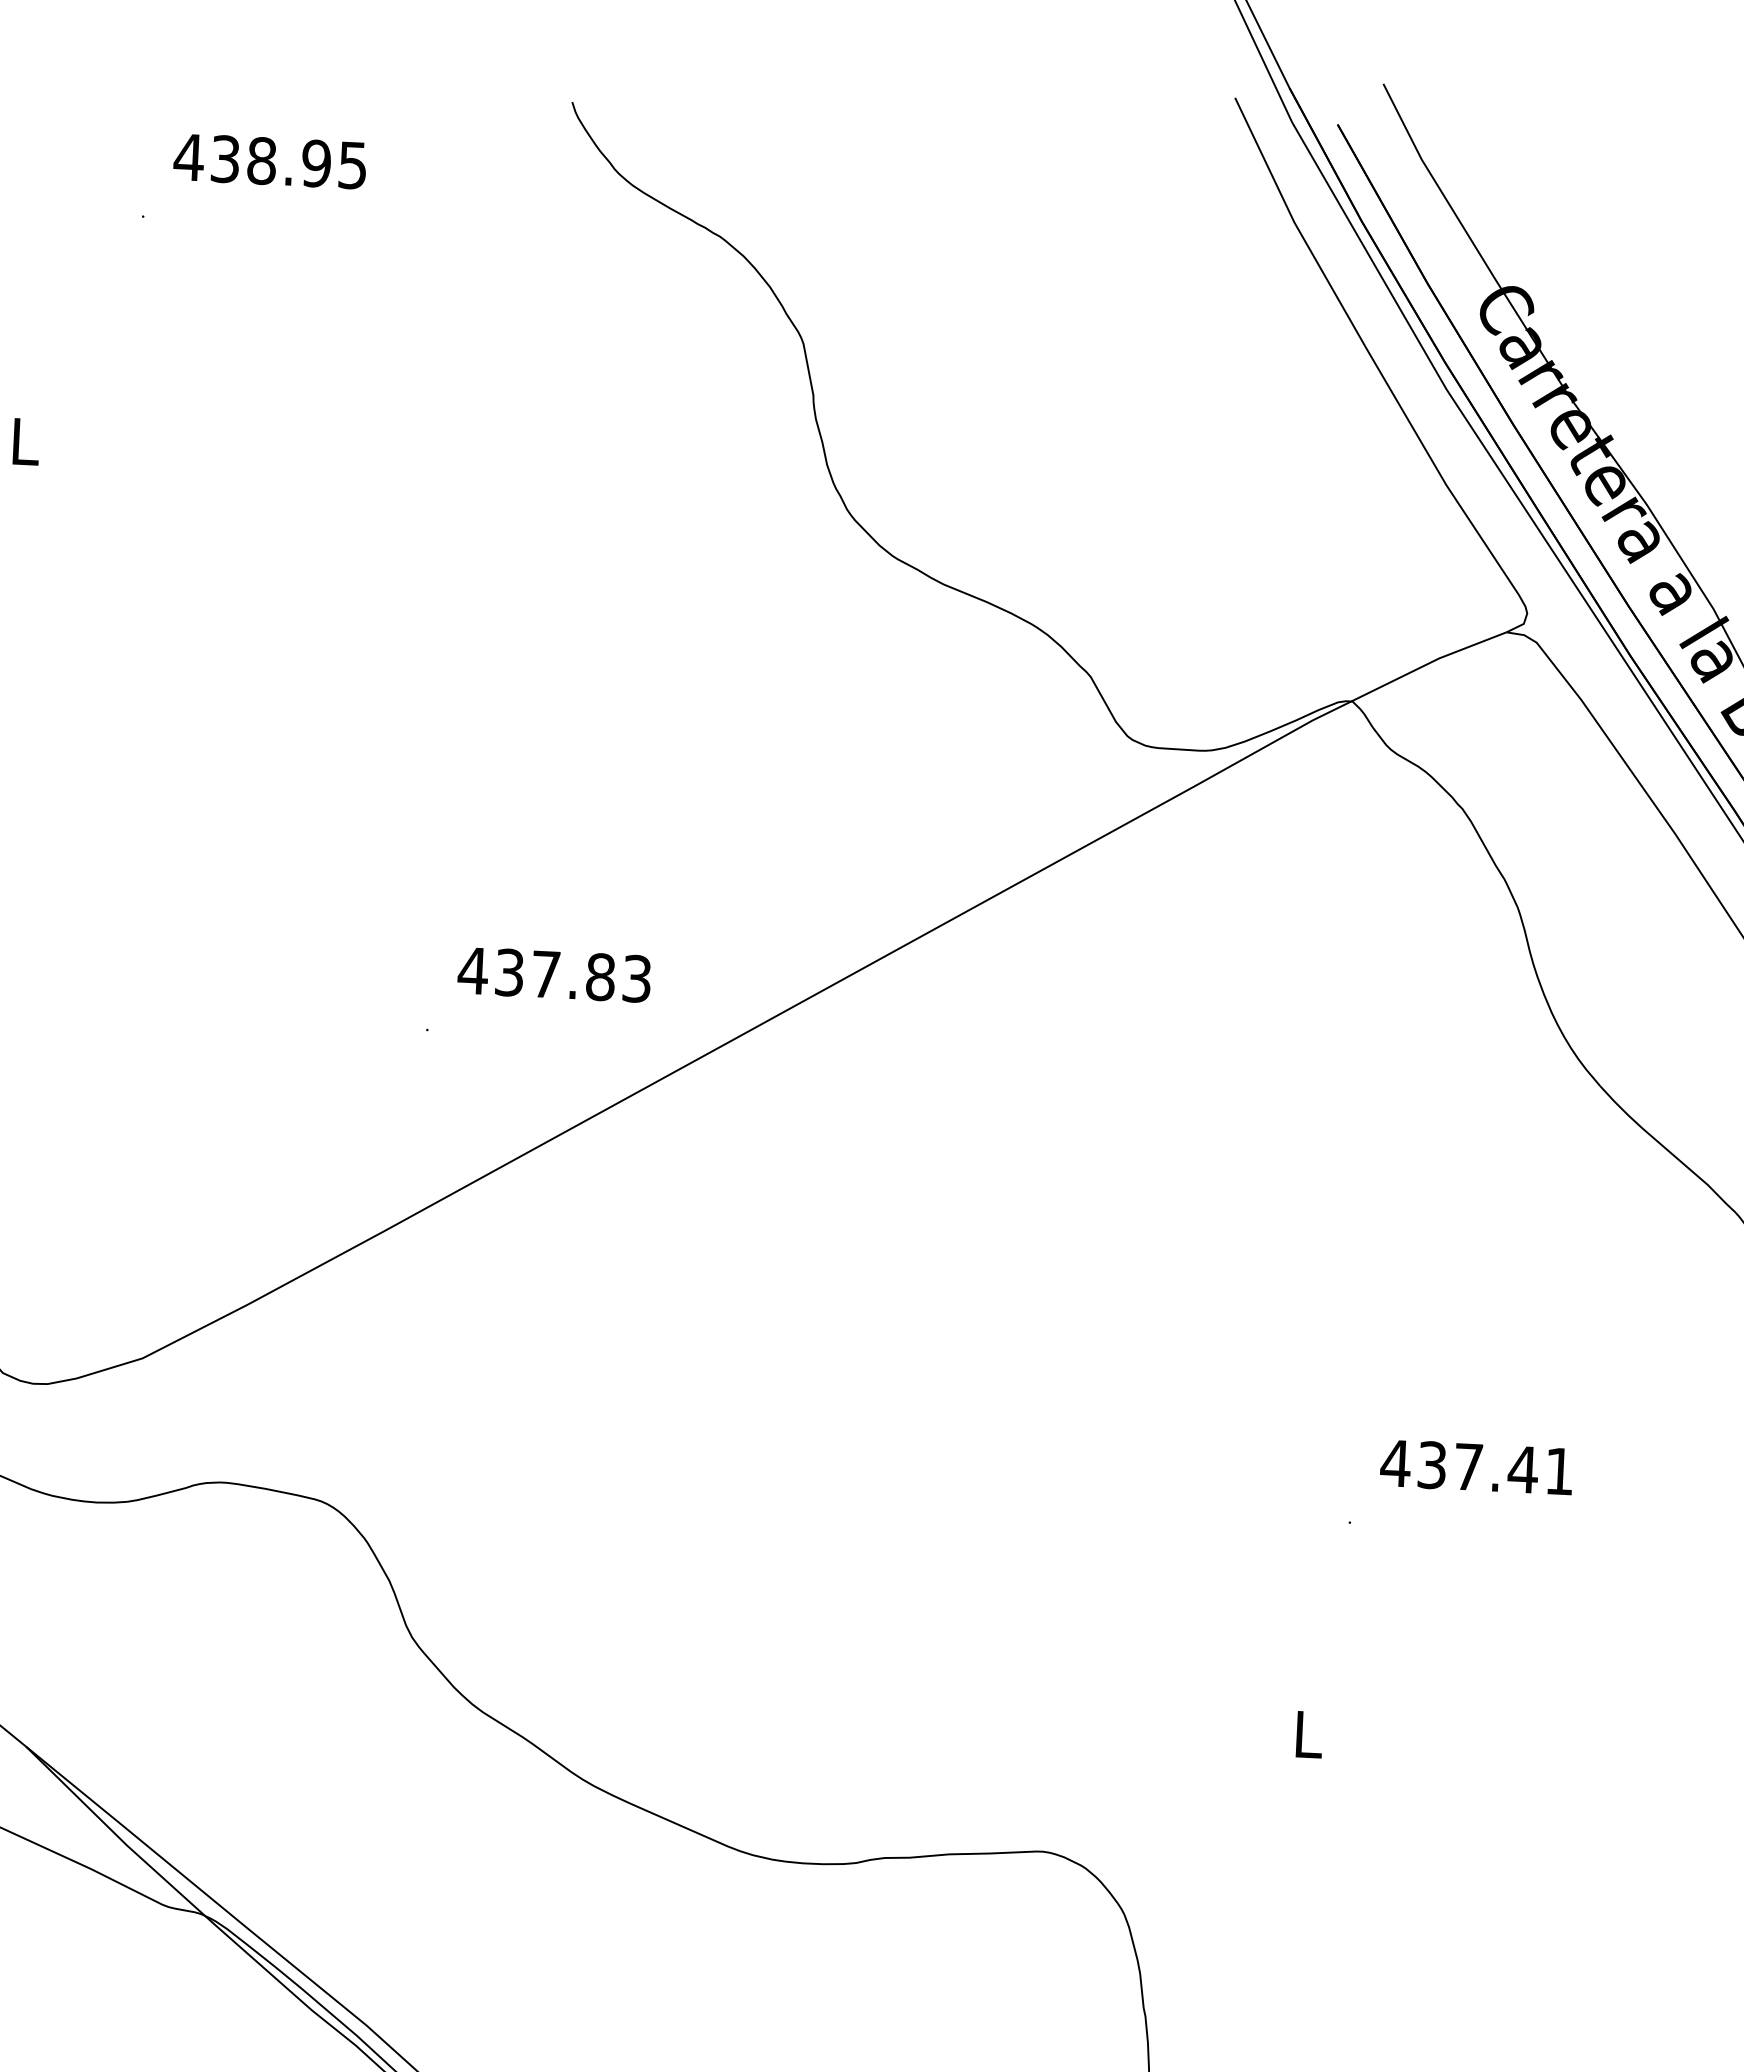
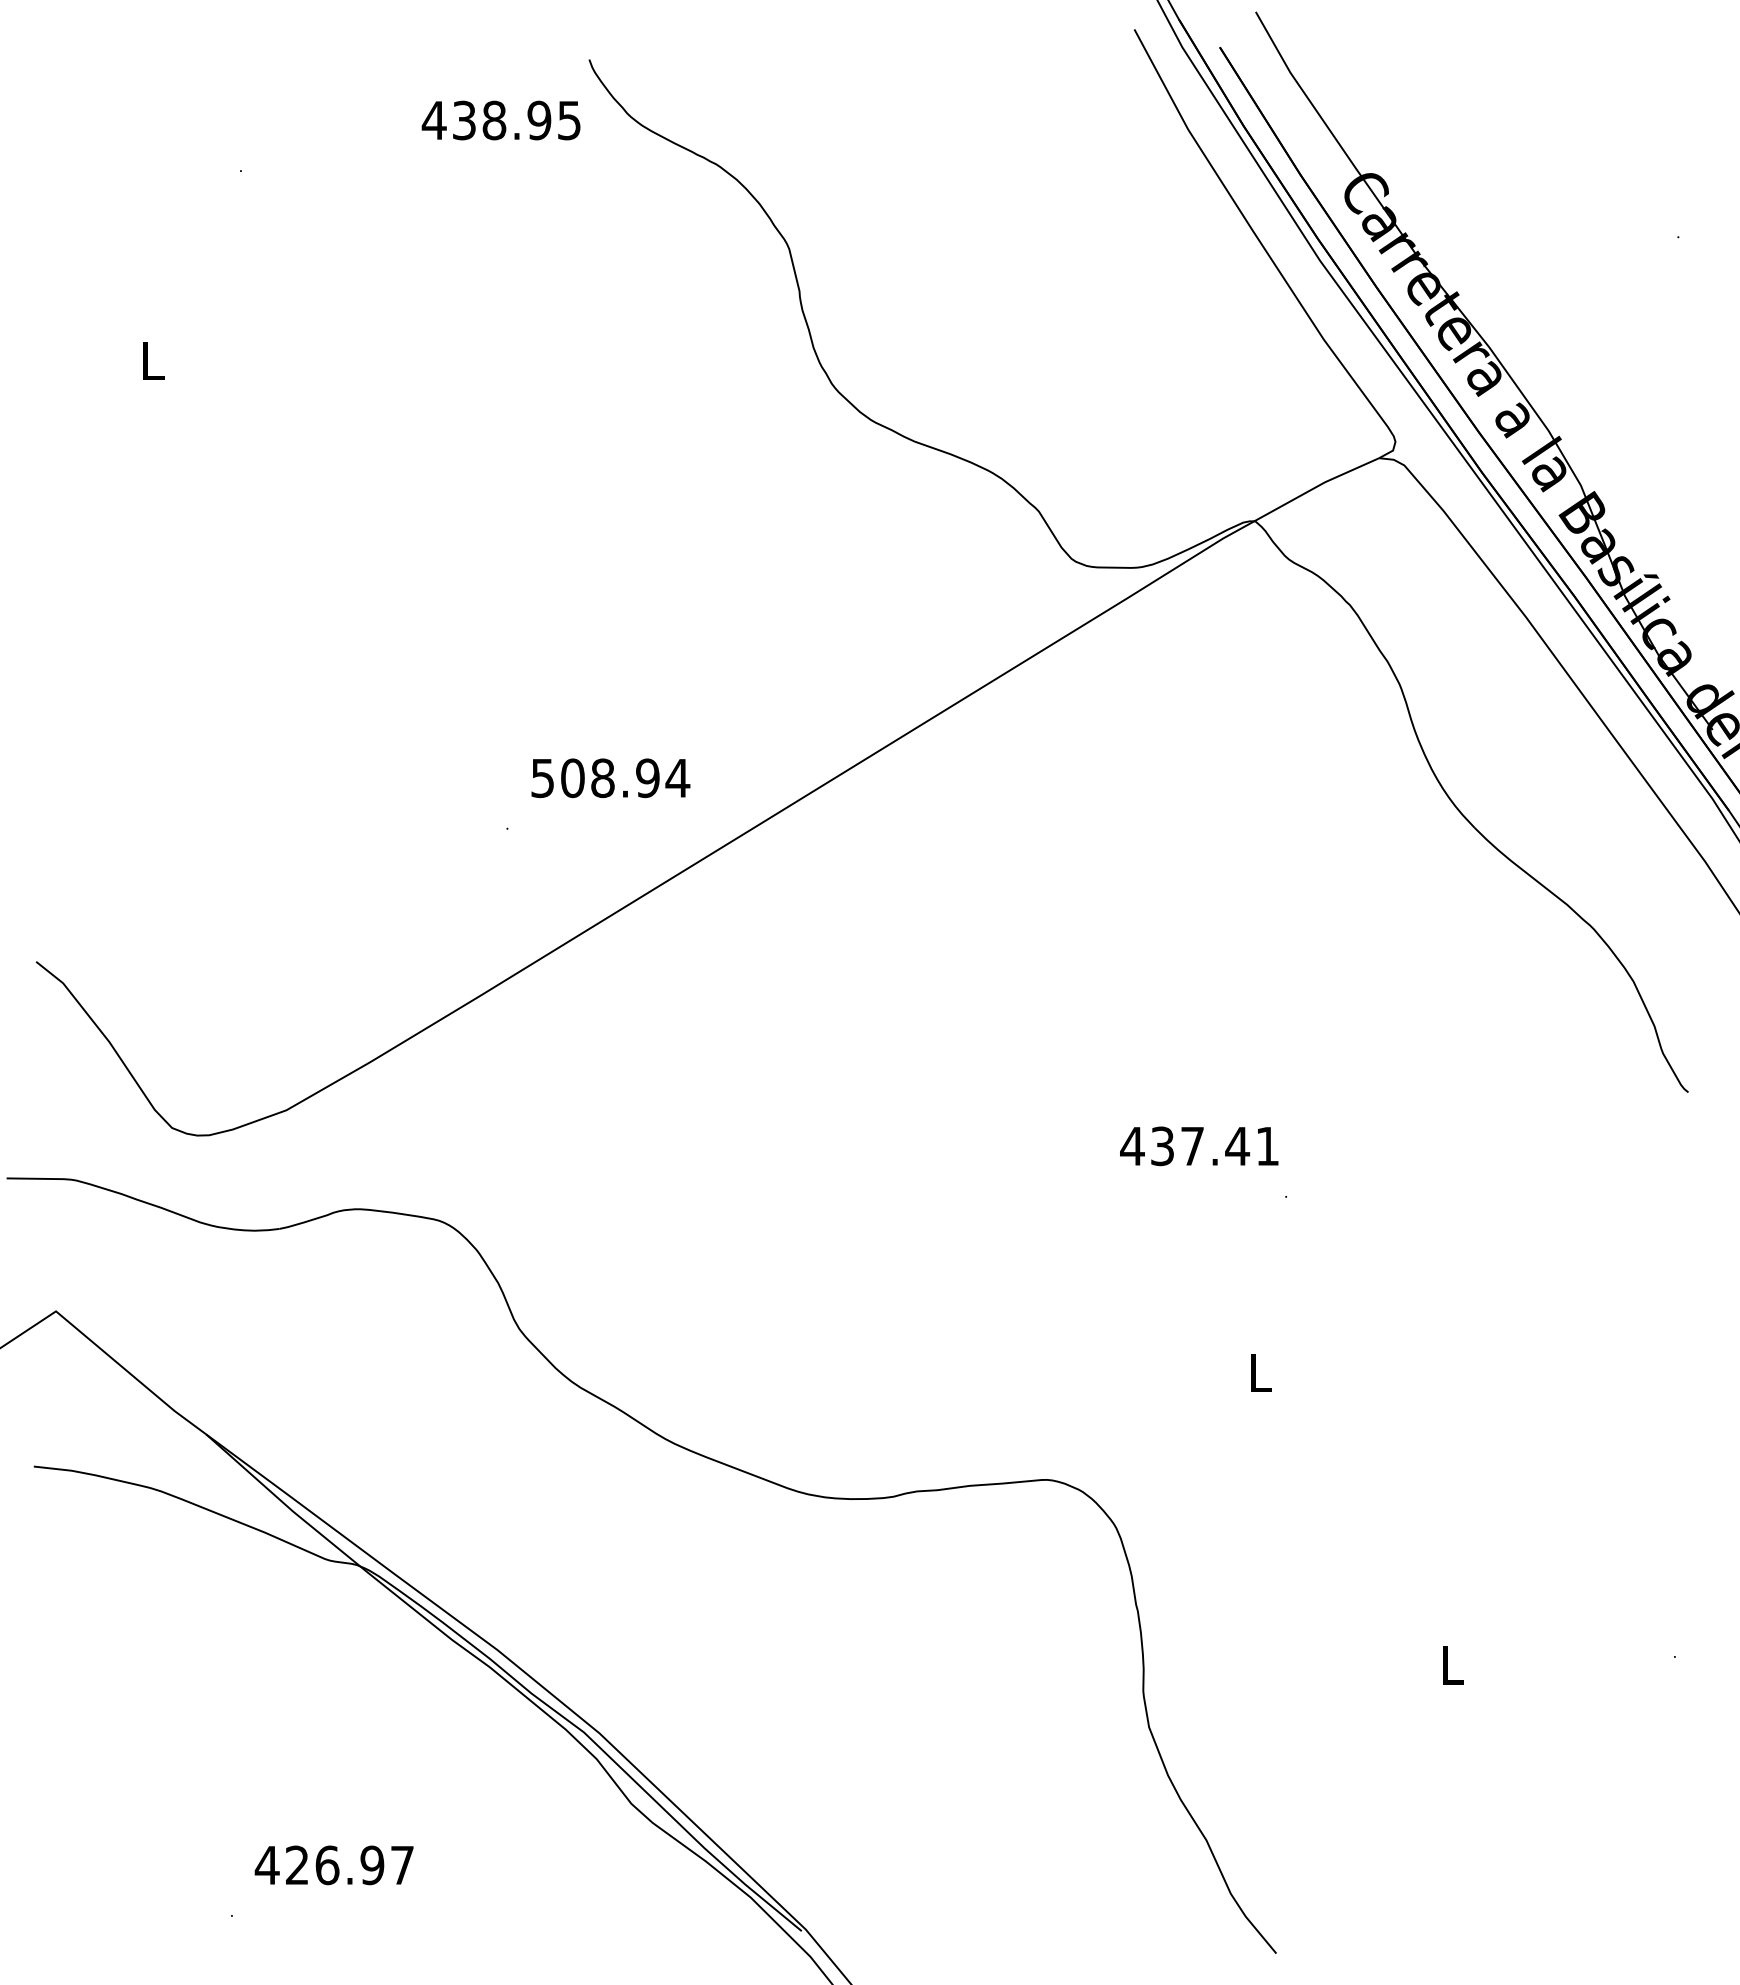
text: (269, 161) -> (500, 120), moved
text: (555, 975) -> (610, 778), 437.83 -> 508.94
text: (1476, 1467) -> (1199, 1146), moved

